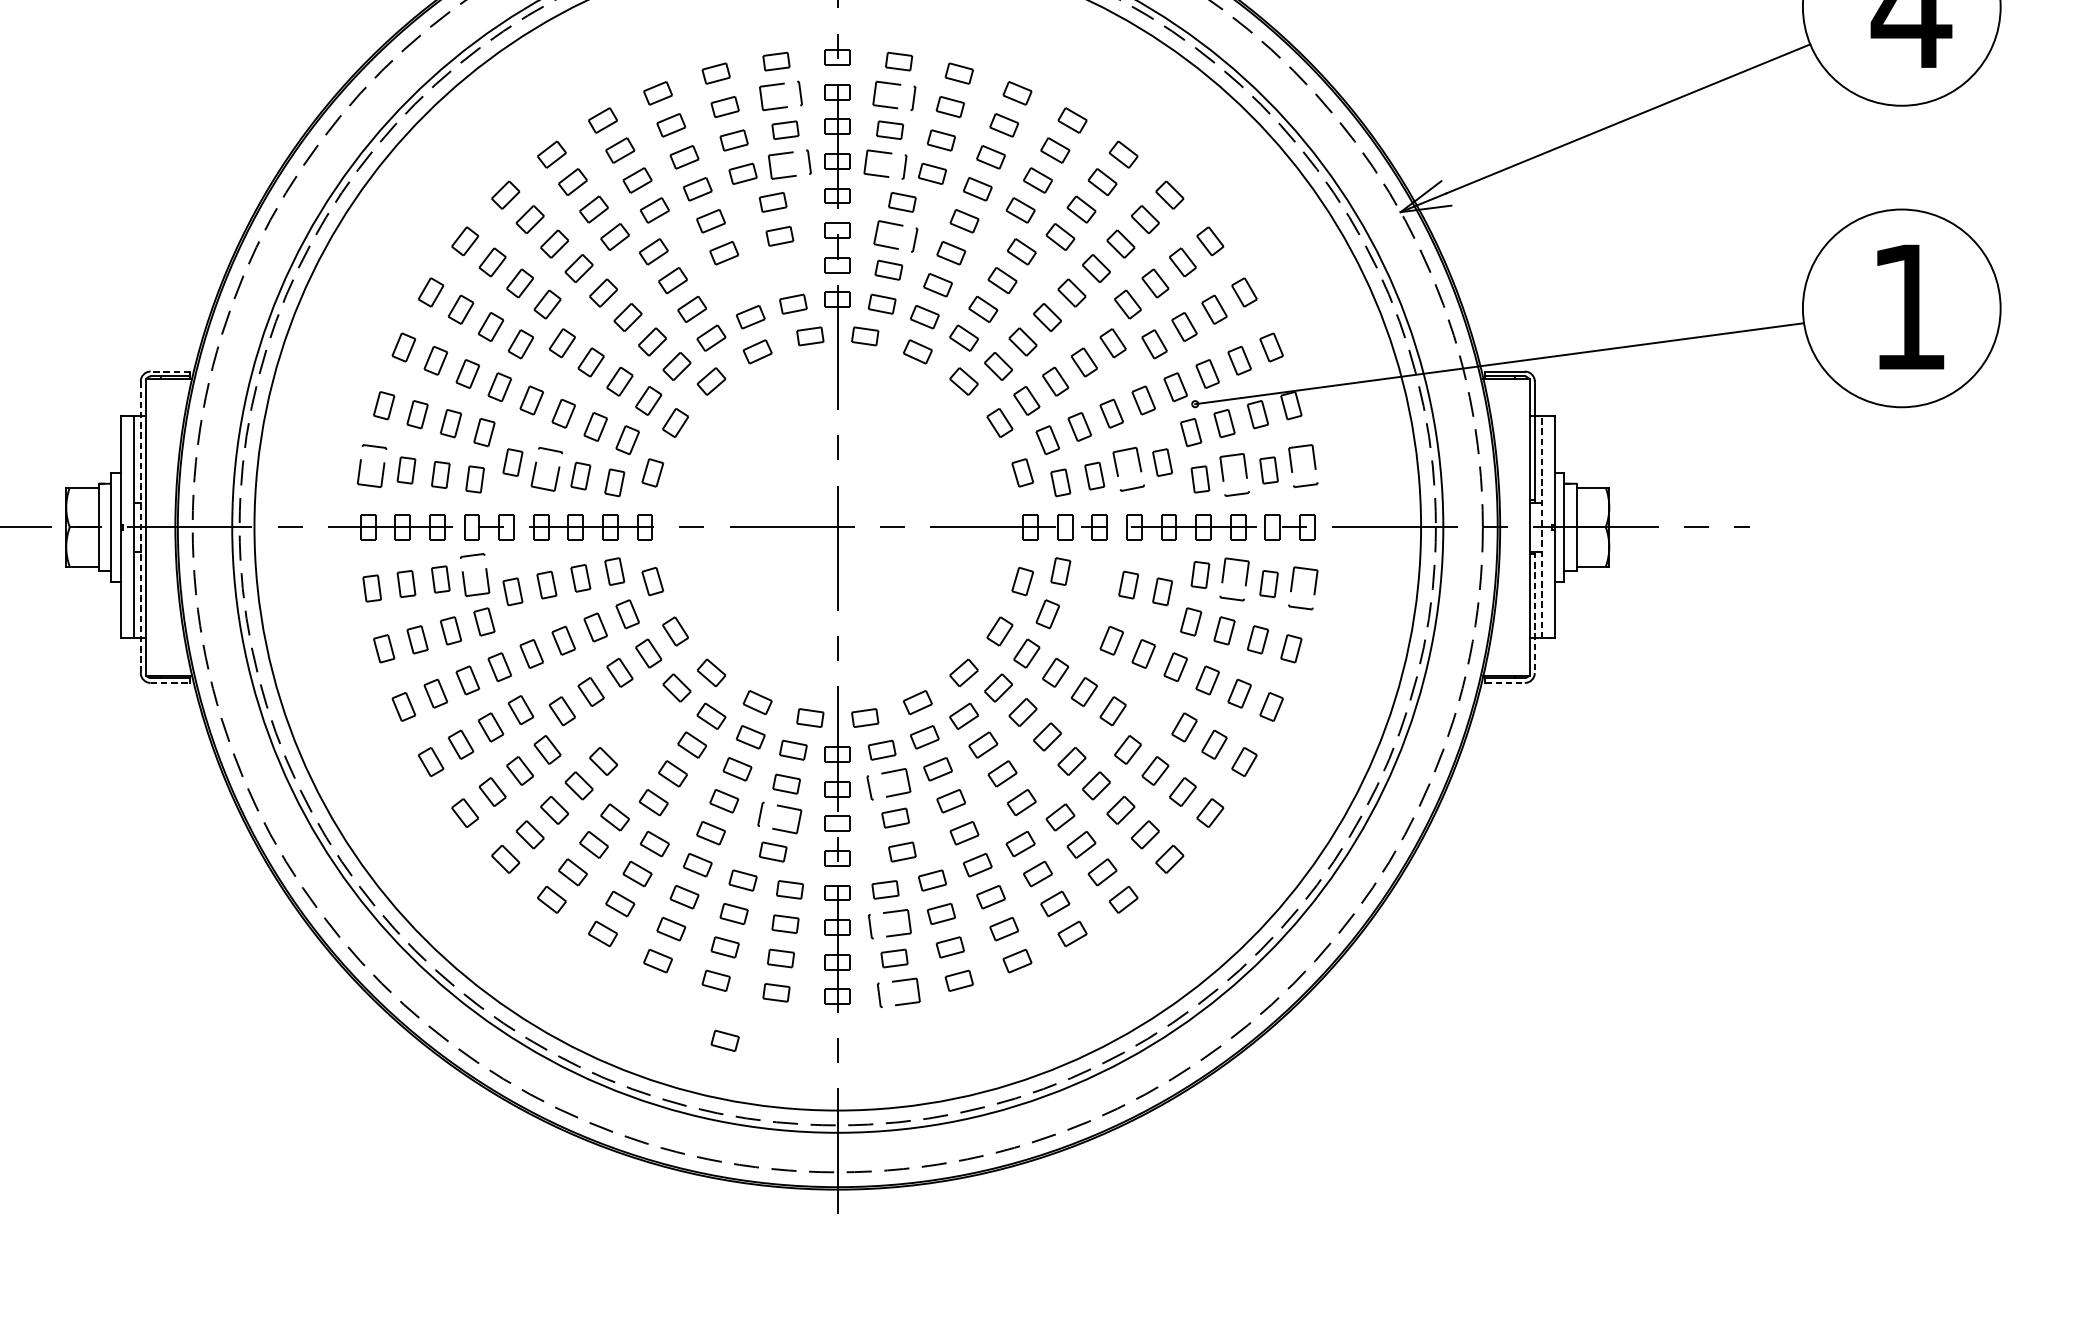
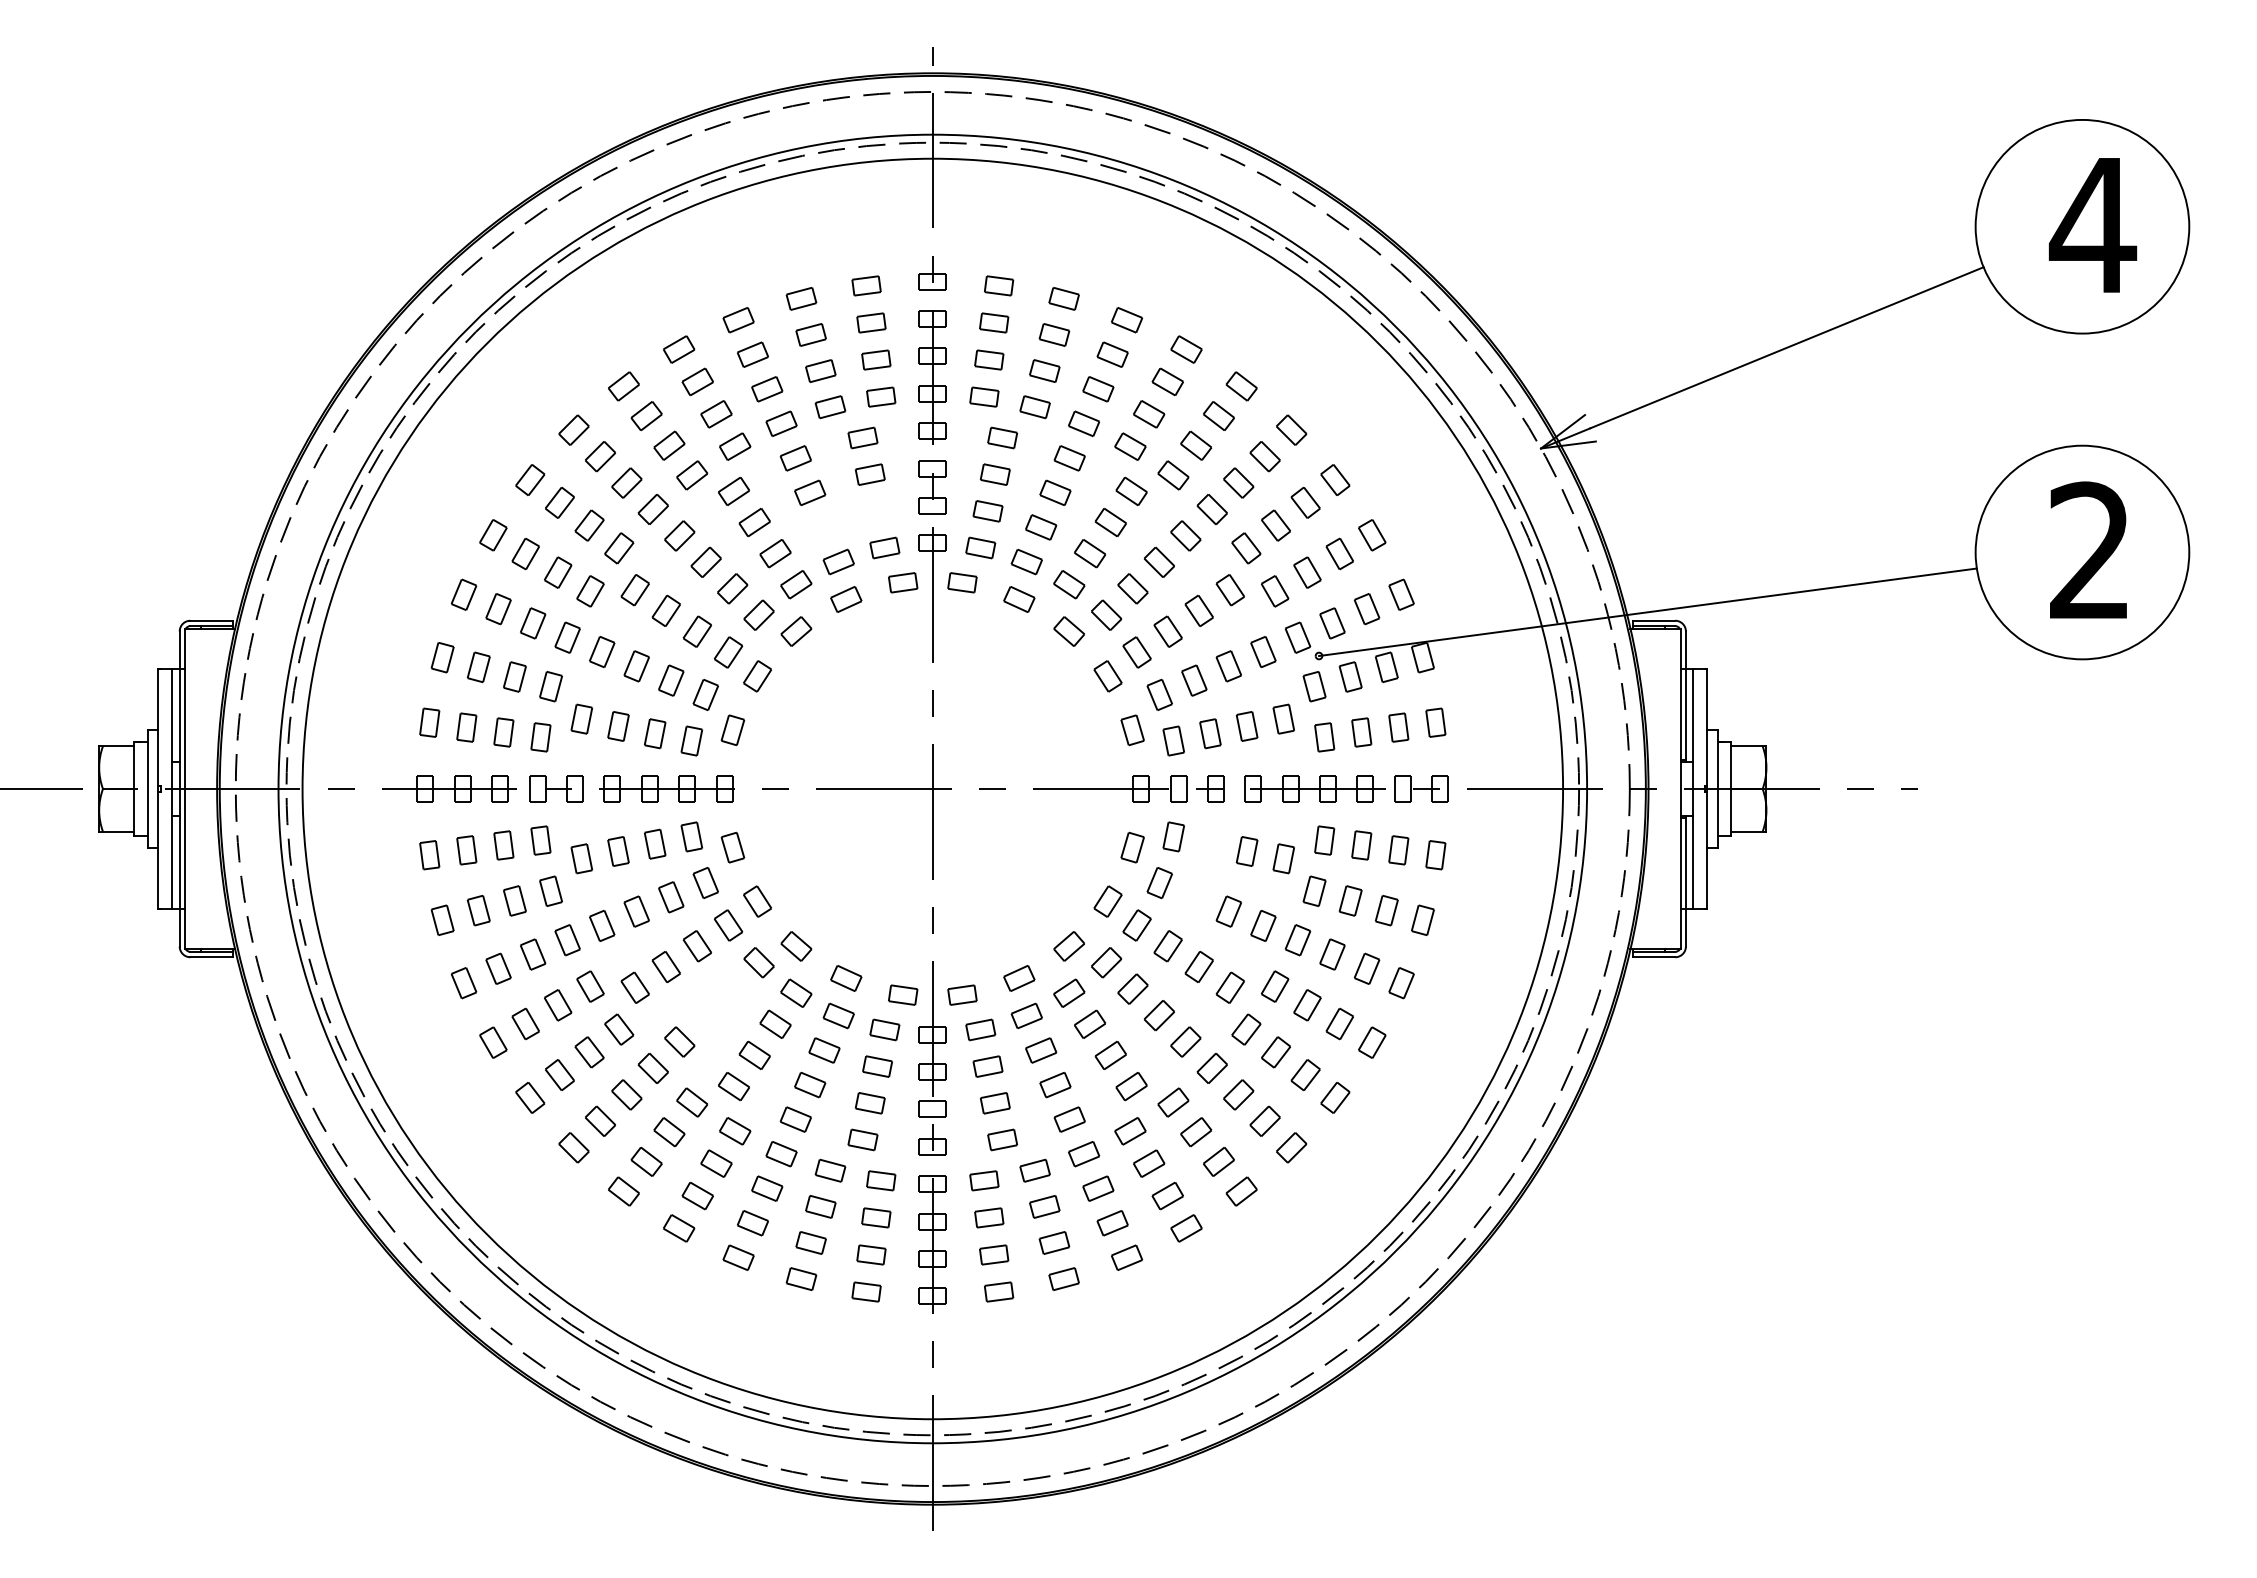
part: (781, 95) -> (871, 322), size x0.62
part: (894, 95) -> (994, 322), size x0.62
part: (790, 163) -> (881, 396), size x0.62
part: (885, 163) -> (984, 396), size x0.62
part: (894, 236) -> (994, 474), size x0.62
text: (1908, 305) -> (2089, 549), 1 -> 2
line: (170, 371) -> (211, 620), dashed -> solid
part: (371, 465) -> (429, 722), size x0.62
part: (1303, 465) -> (1435, 722), size x0.62
part: (546, 469) -> (618, 726), size x0.62
part: (1128, 469) -> (1246, 726), size x0.62
part: (1234, 474) -> (1361, 732), size x0.62
line: (1541, 526) -> (1693, 788), dashed -> solid
line: (140, 527) -> (179, 789), dashed -> solid
part: (474, 574) -> (540, 840), size x0.62
part: (1234, 579) -> (1361, 845), size x0.62
part: (1303, 588) -> (1435, 855), size x0.62
line: (1534, 612) -> (1685, 881), dashed -> solid
line: (171, 683) -> (212, 957), dashed -> solid
line: (1505, 683) -> (1654, 957), dashed -> solid
part: (1154, 710) -> (1274, 986), added
part: (888, 784) -> (987, 1066), size x0.62
part: (780, 818) -> (870, 1103), size x0.62
part: (890, 923) -> (989, 1217), size x0.62
part: (899, 992) -> (999, 1291), size x0.62
part: (724, 1040) -> (810, 1343), removed

